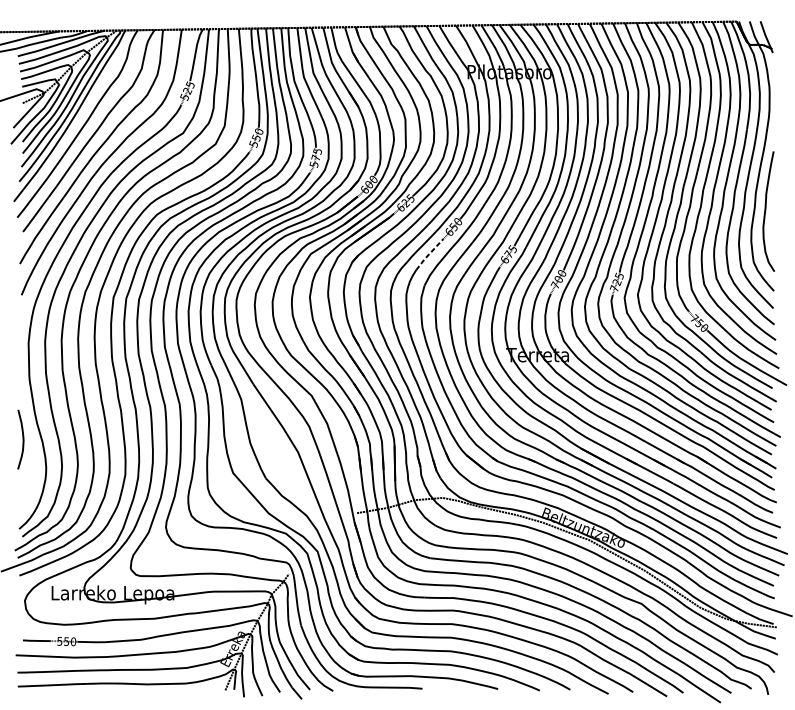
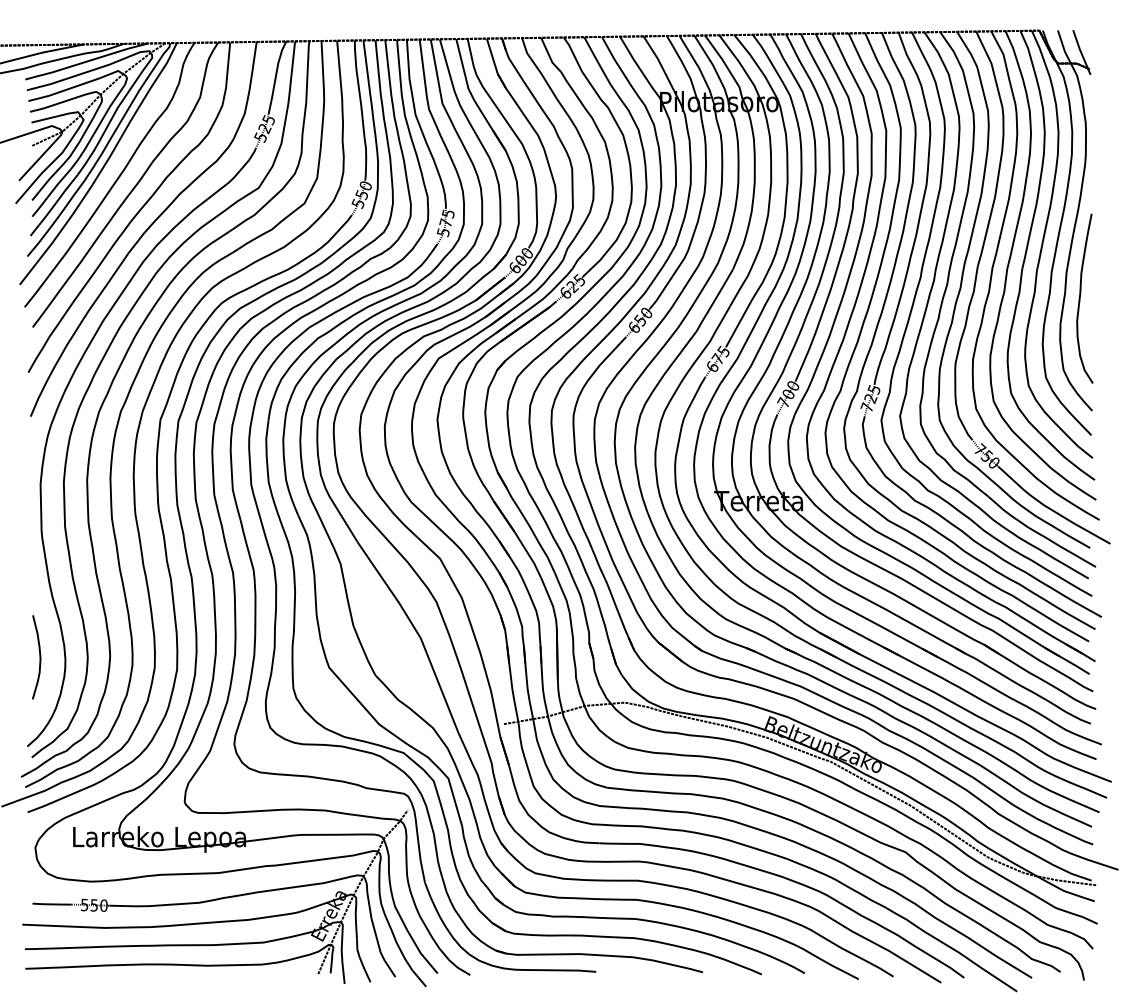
line: (429, 254) -> (605, 359), dashed -> solid
curve: (22, 439) -> (39, 657), moved

